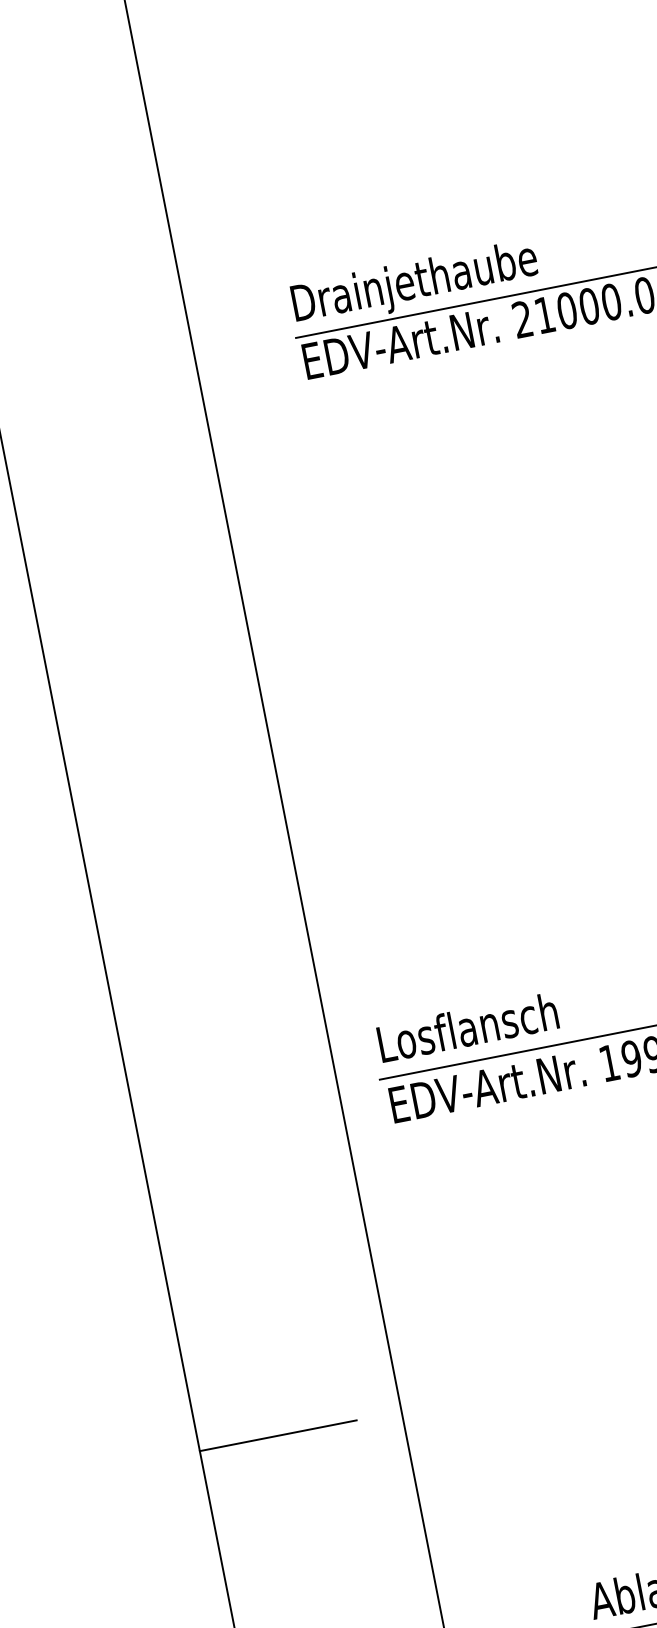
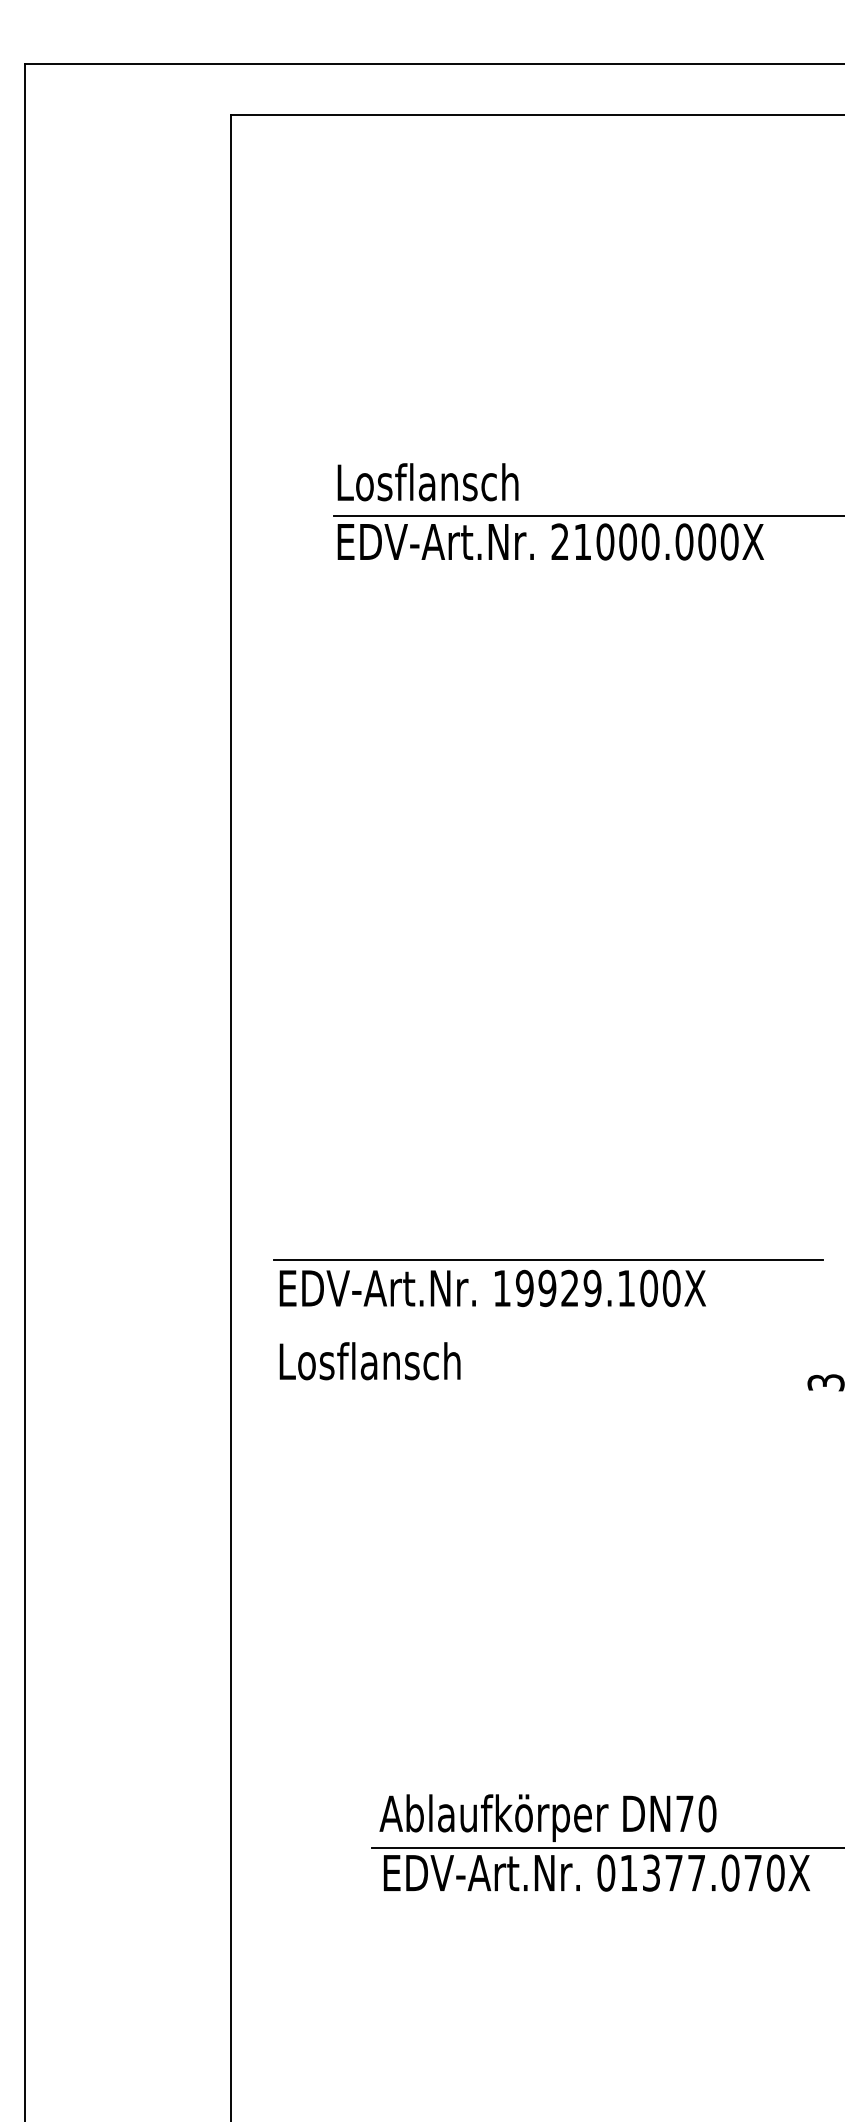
text: (417, 283) -> (463, 486), Drainjethaube -> Losflansch
text: (467, 1027) -> (369, 1361), moved
line: (278, 1435) -> (105, 1590), removed

